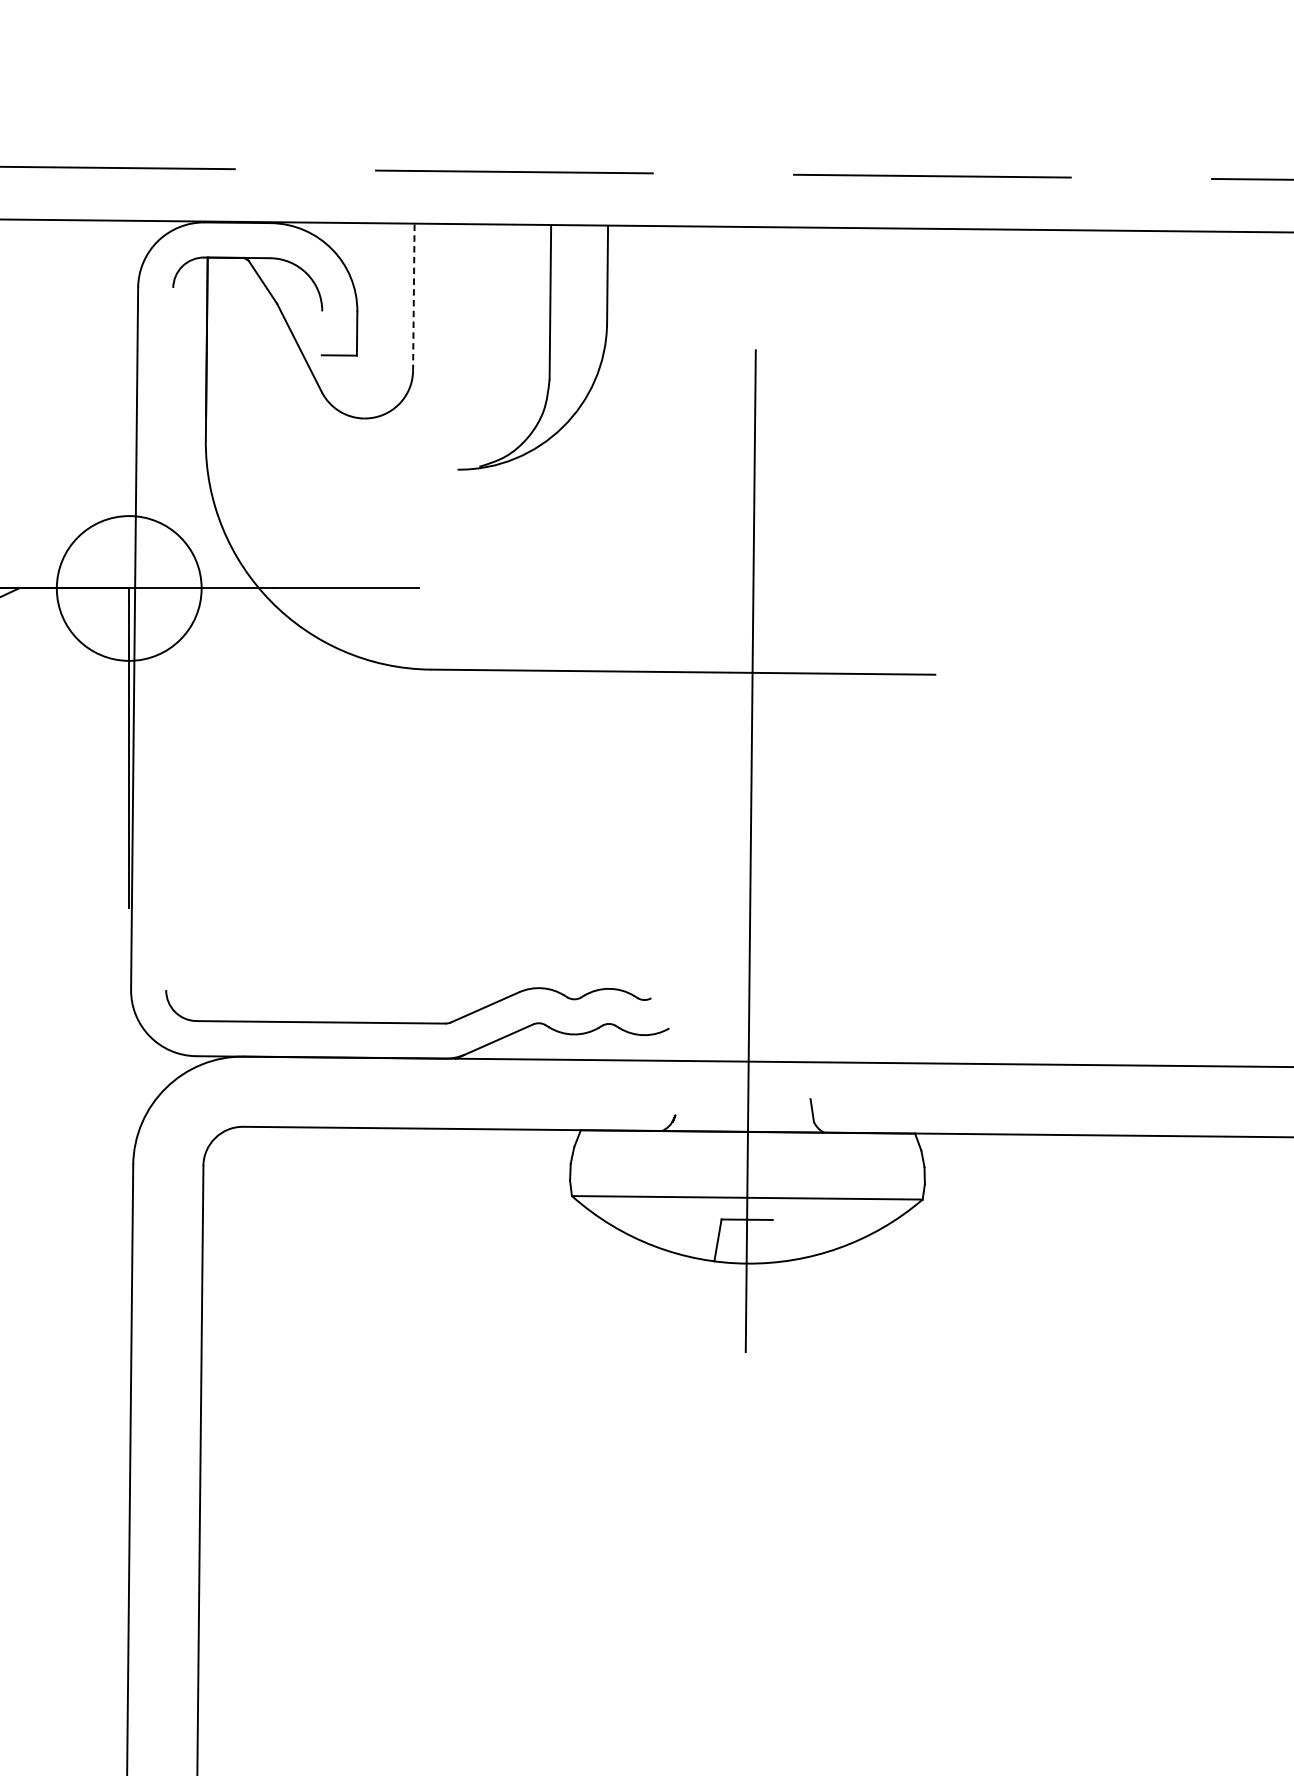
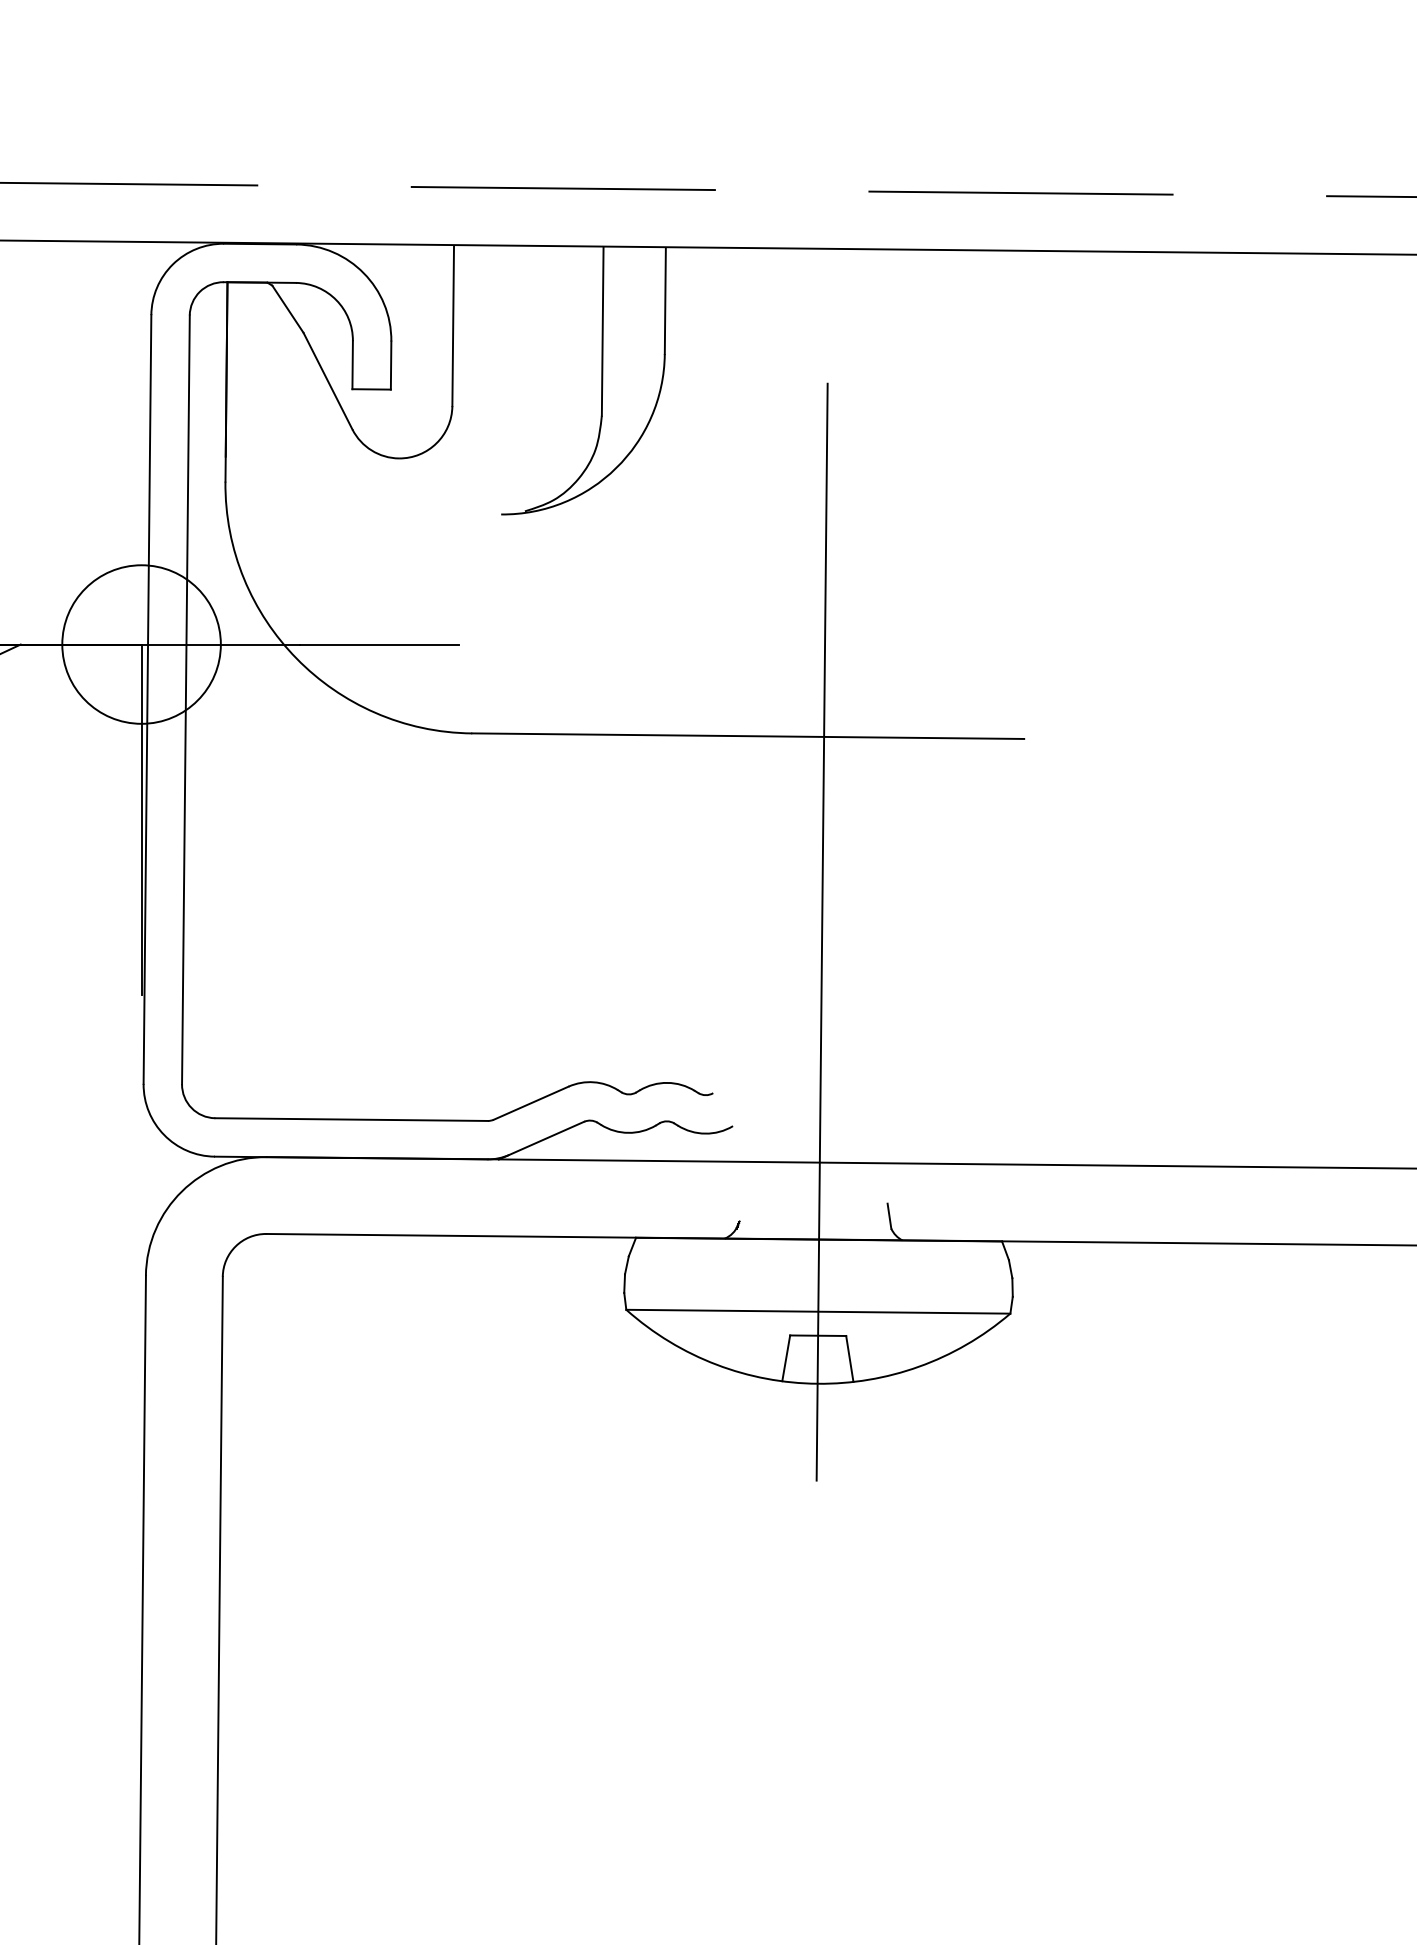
line: (414, 298) -> (453, 326), dashed -> solid
line: (321, 333) -> (352, 365), added
line: (169, 638) -> (185, 699), added
line: (775, 1240) -> (849, 1358), added

